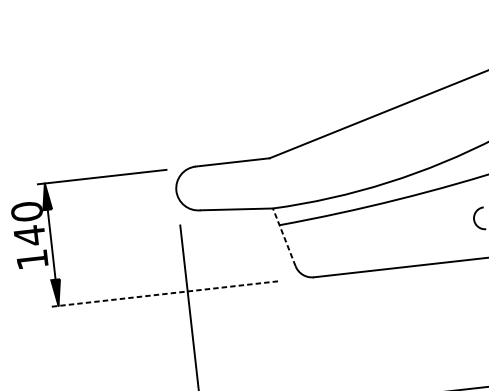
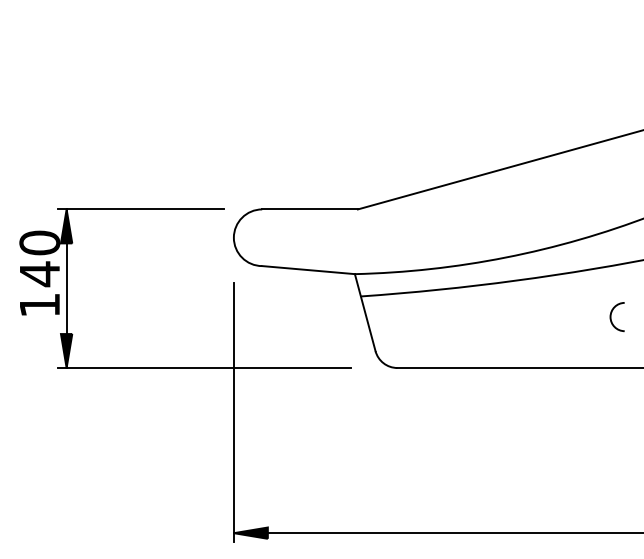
line: (284, 237) -> (365, 312), dashed -> solid
line: (165, 294) -> (204, 368), dashed -> solid

